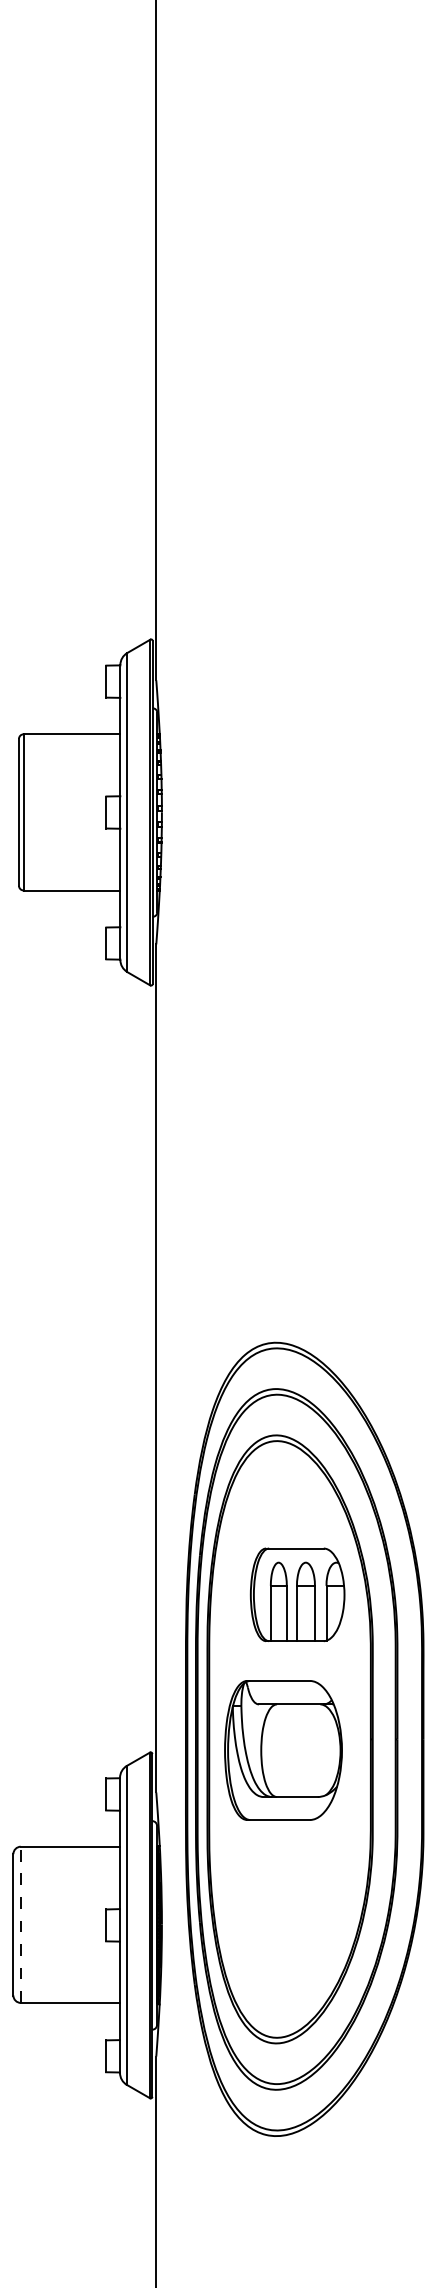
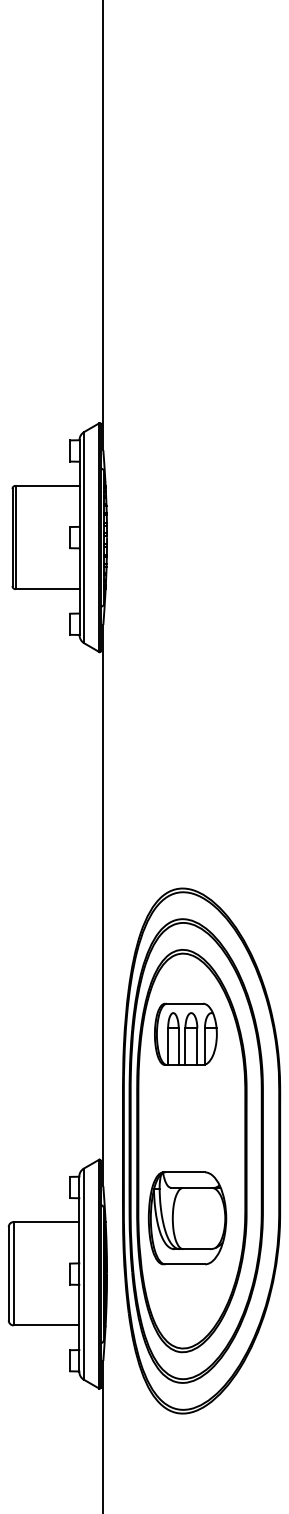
part: (297, 1593) -> (185, 1033), moved
part: (283, 1750) -> (187, 1218), moved
line: (20, 1924) -> (13, 1273), dashed -> solid

